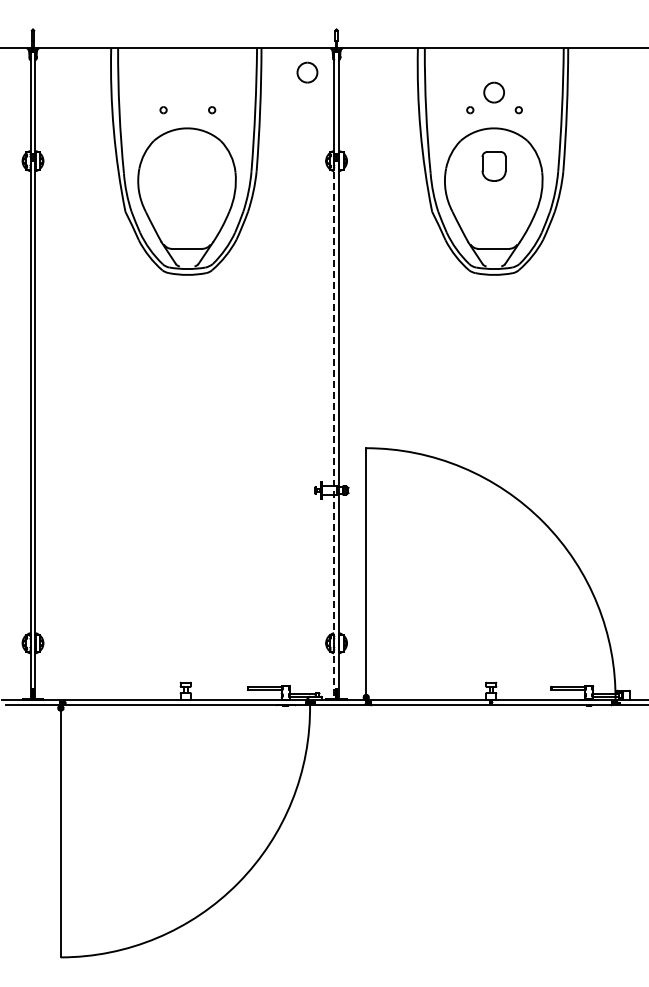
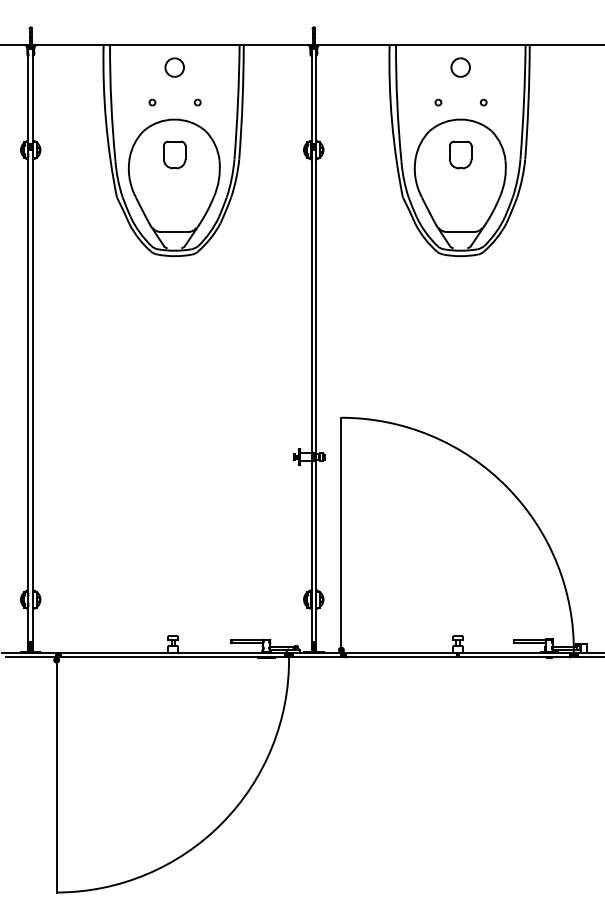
part: (307, 72) -> (174, 67), moved
part: (493, 92) -> (460, 67), moved
part: (186, 166) -> (173, 155), added
line: (334, 430) -> (311, 401), dashed -> solid

